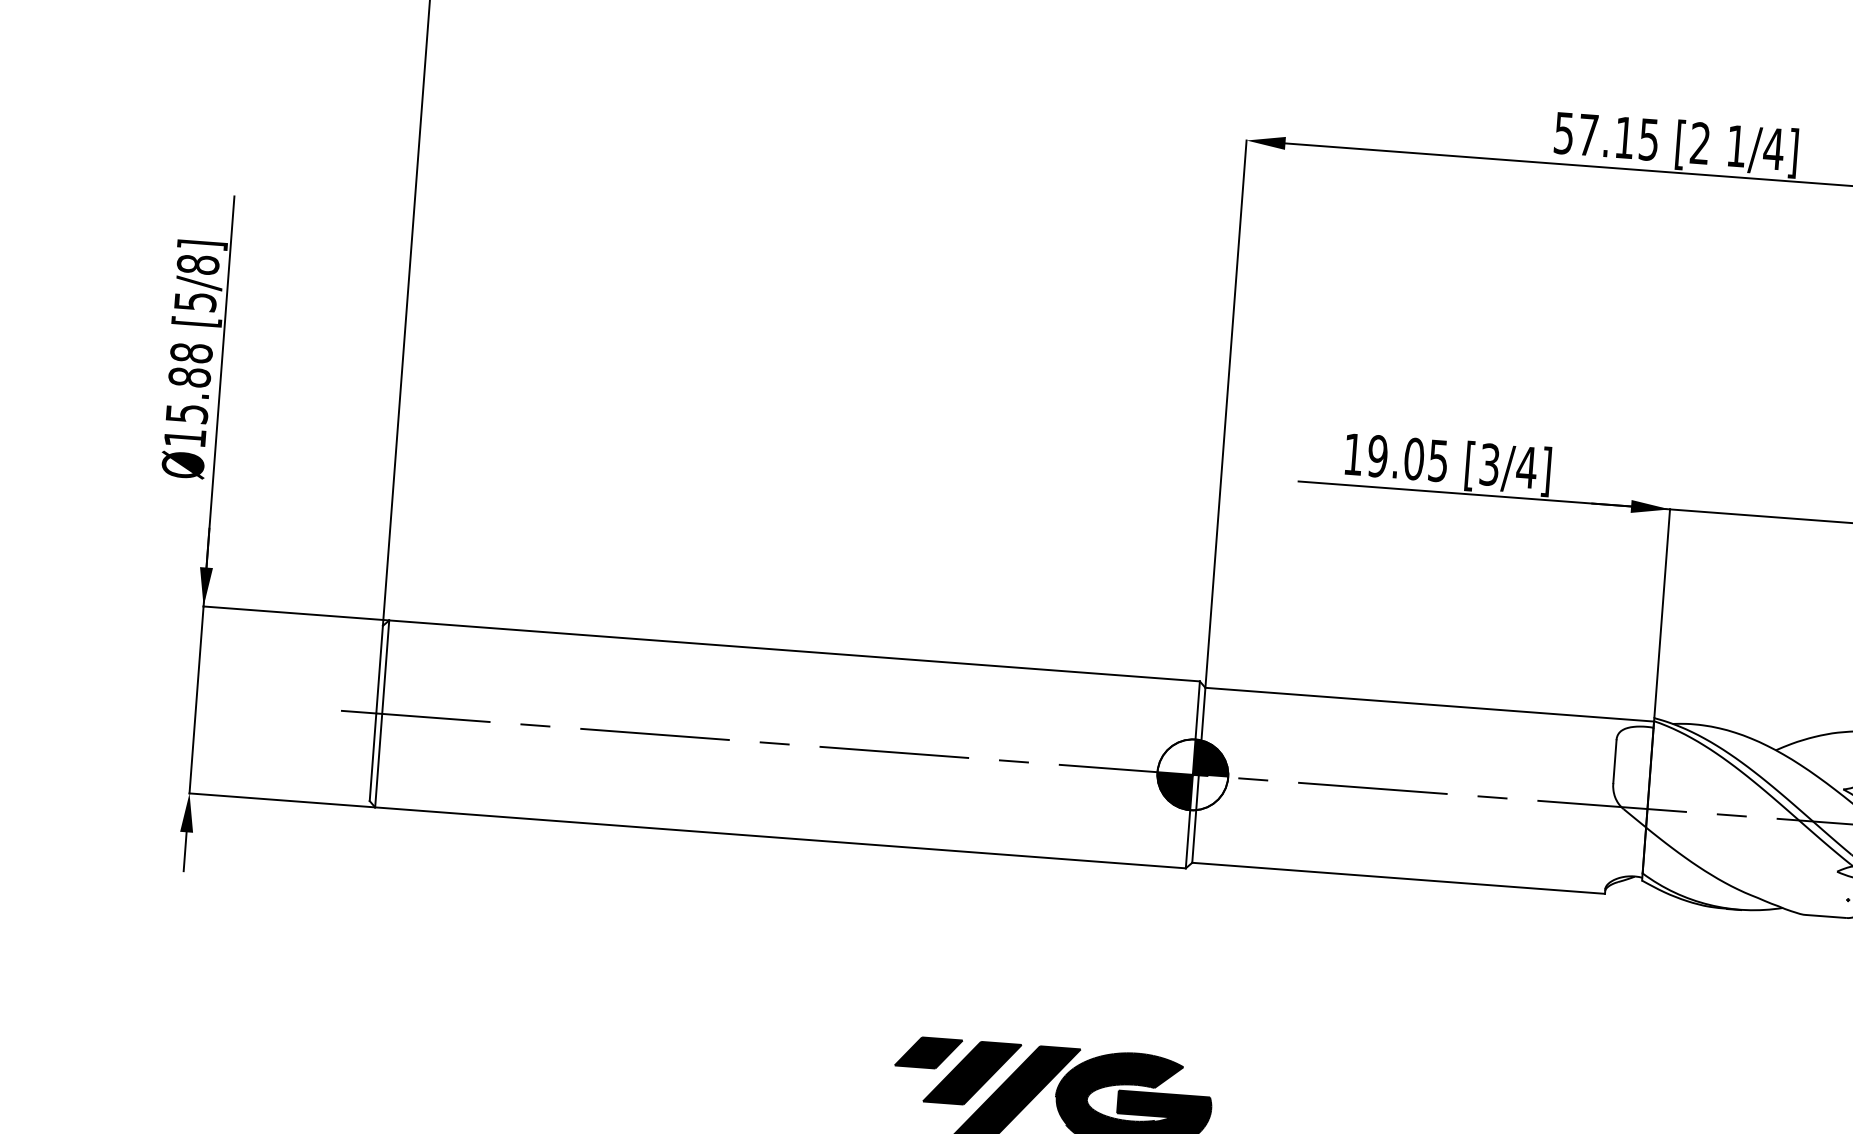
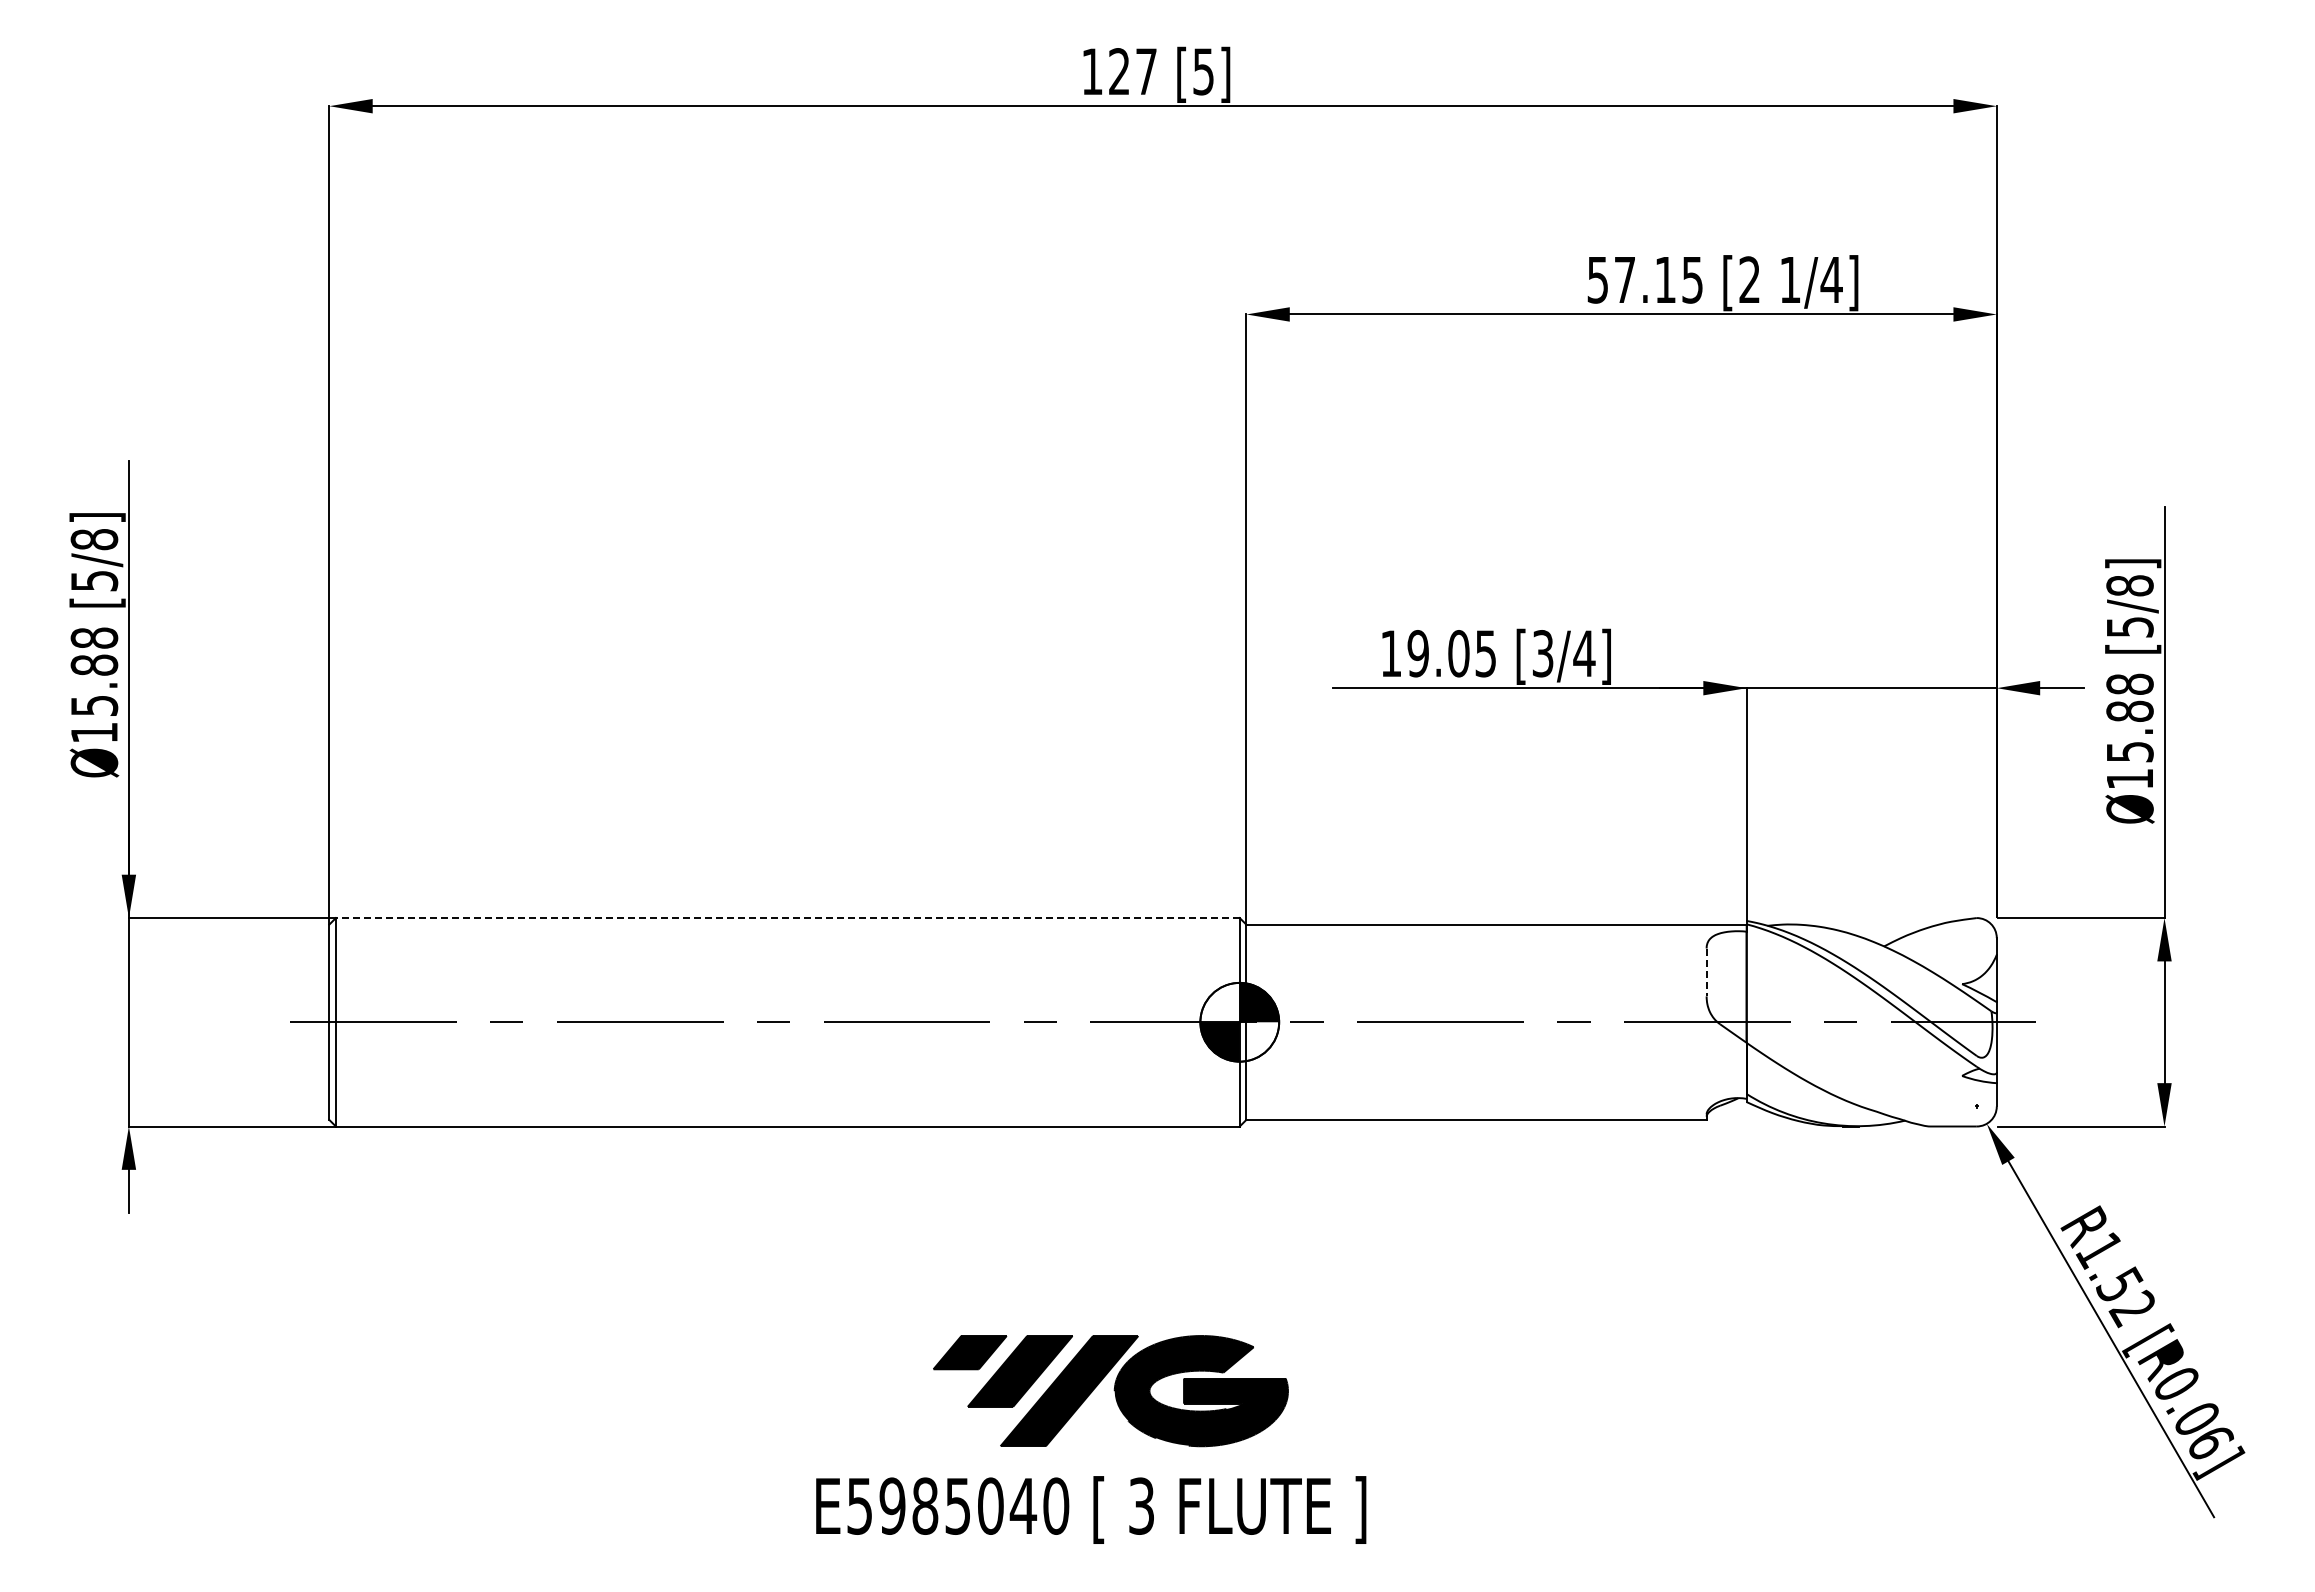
line: (794, 651) -> (787, 918), solid -> dashed
line: (1614, 761) -> (1706, 972), solid -> dashed

